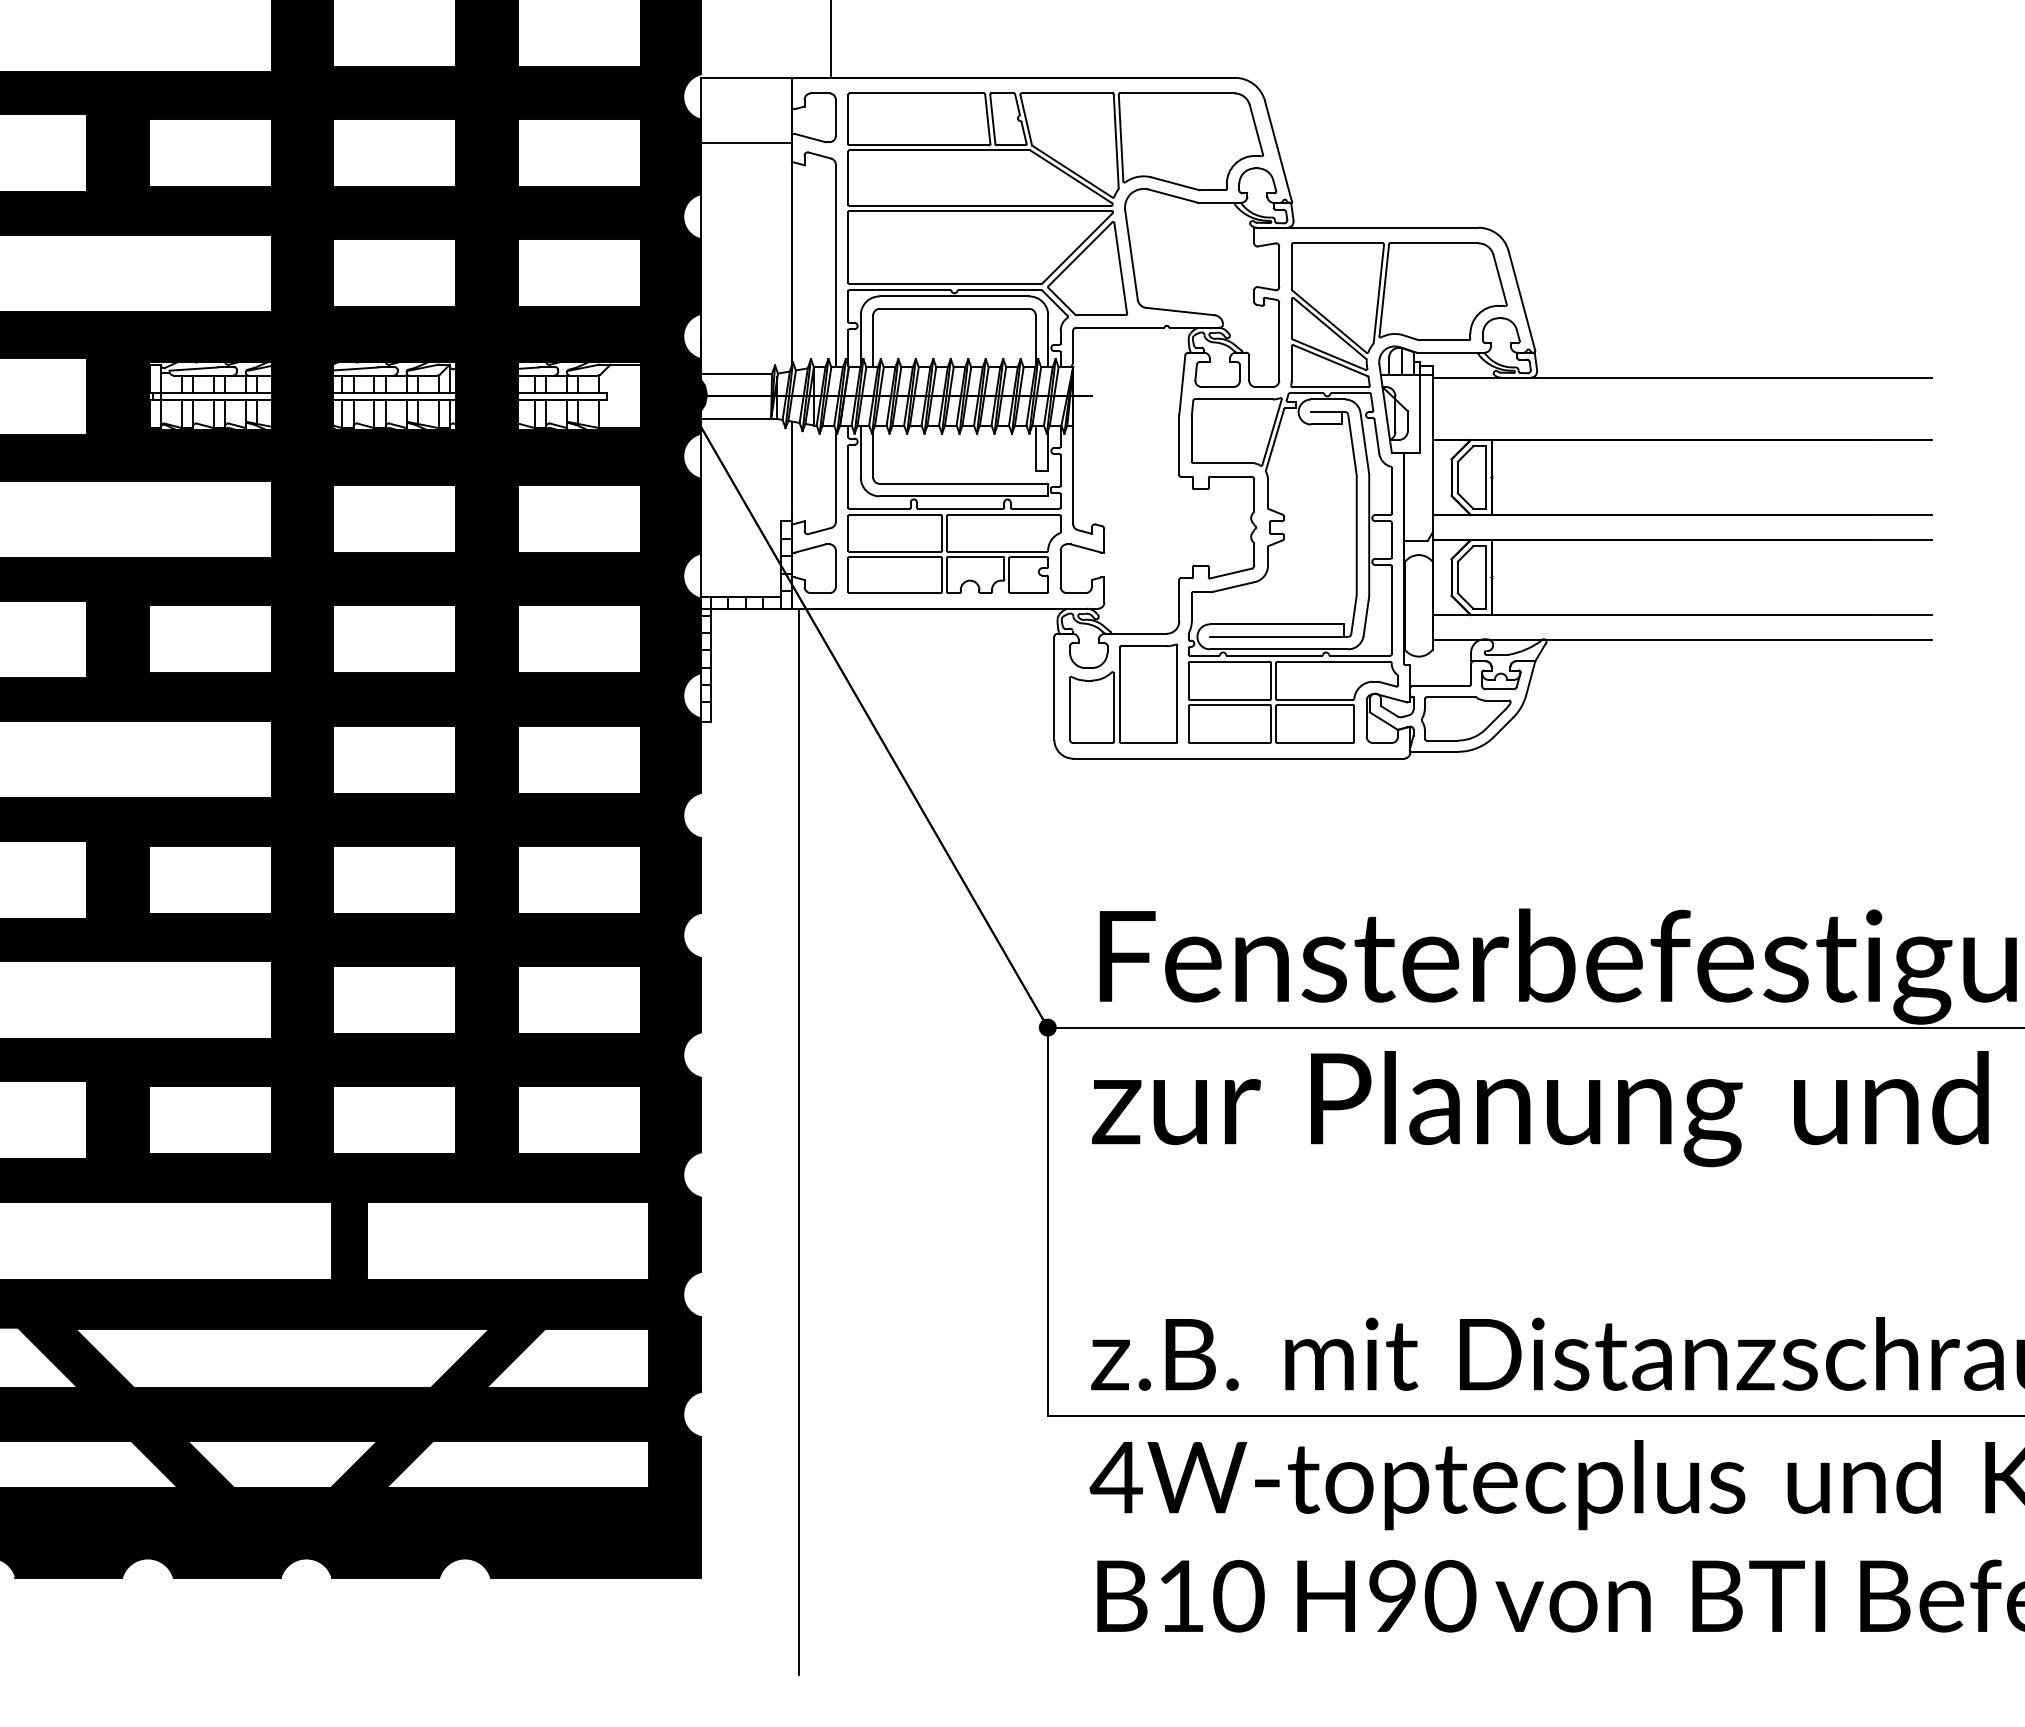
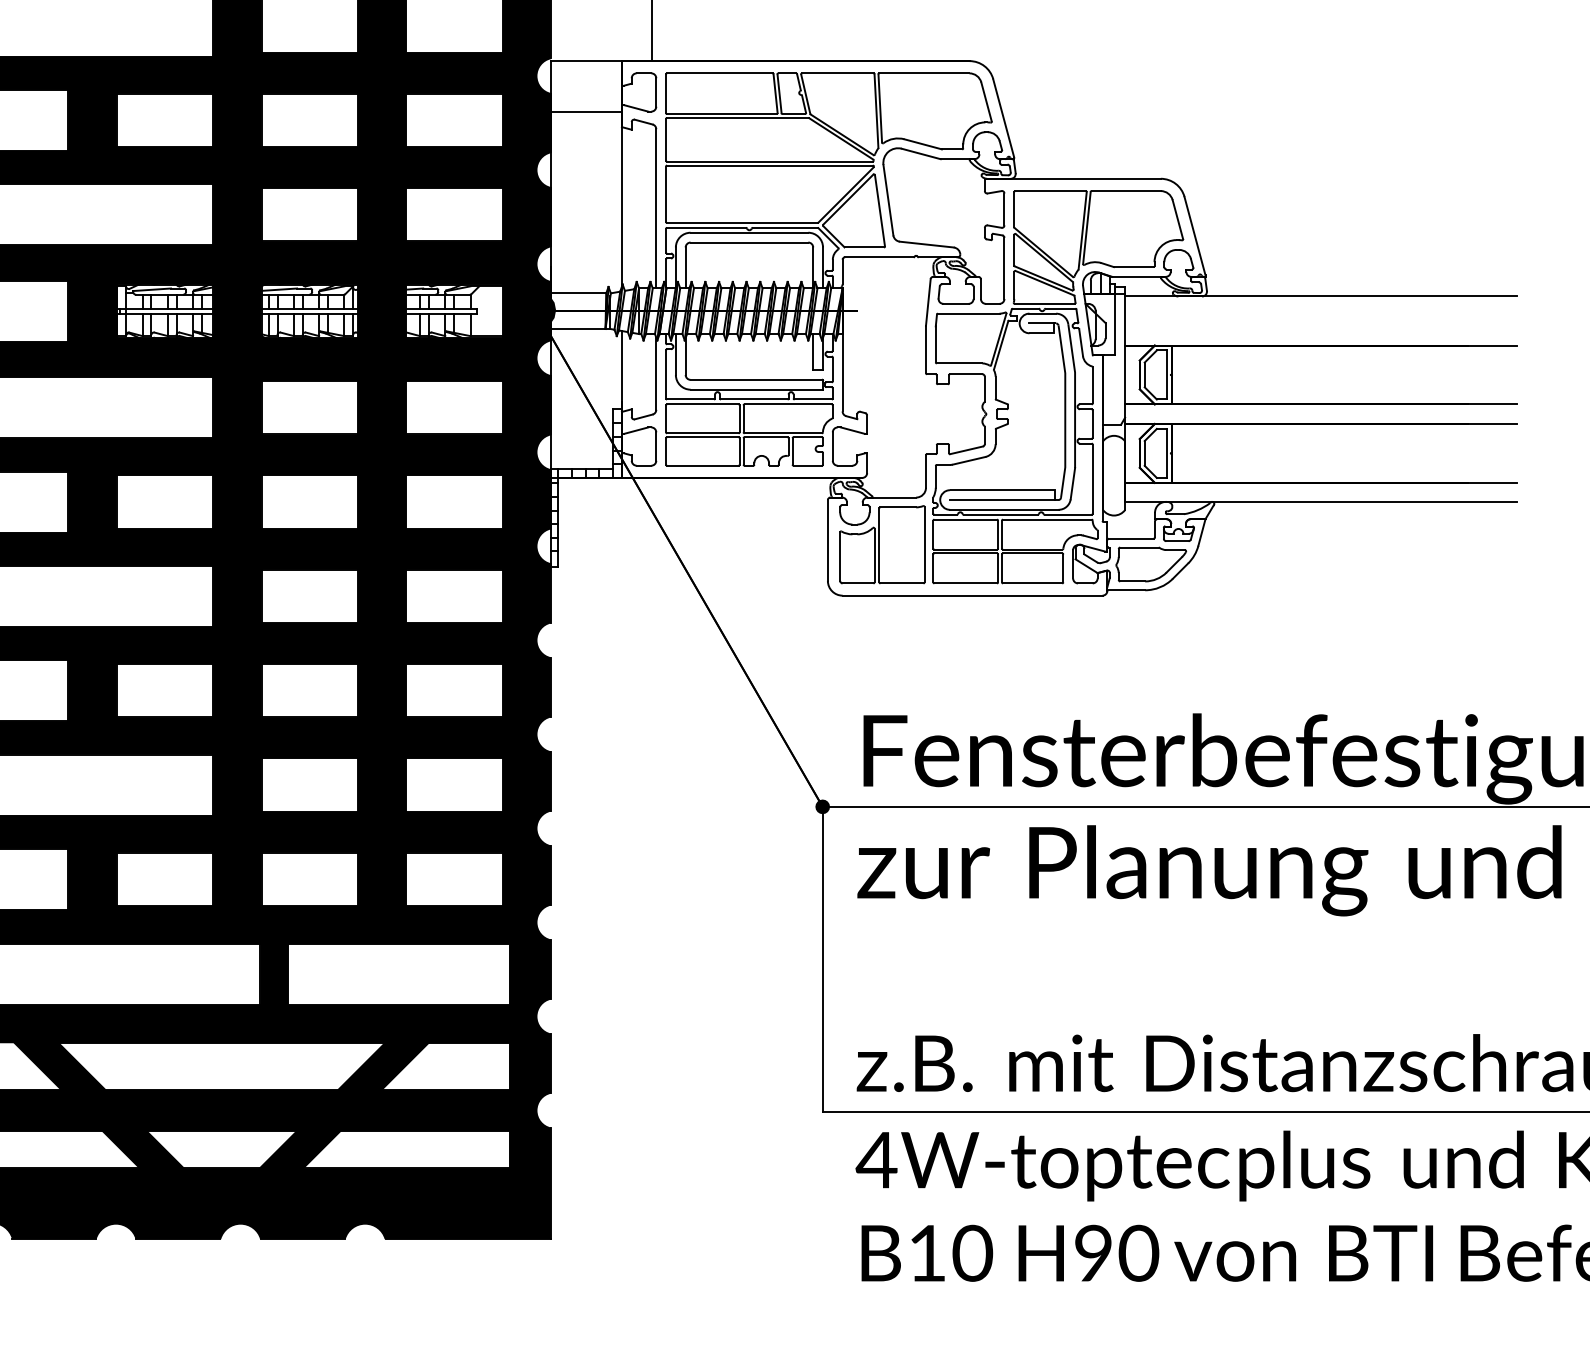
line: (798, 1141) -> (626, 896), removed

